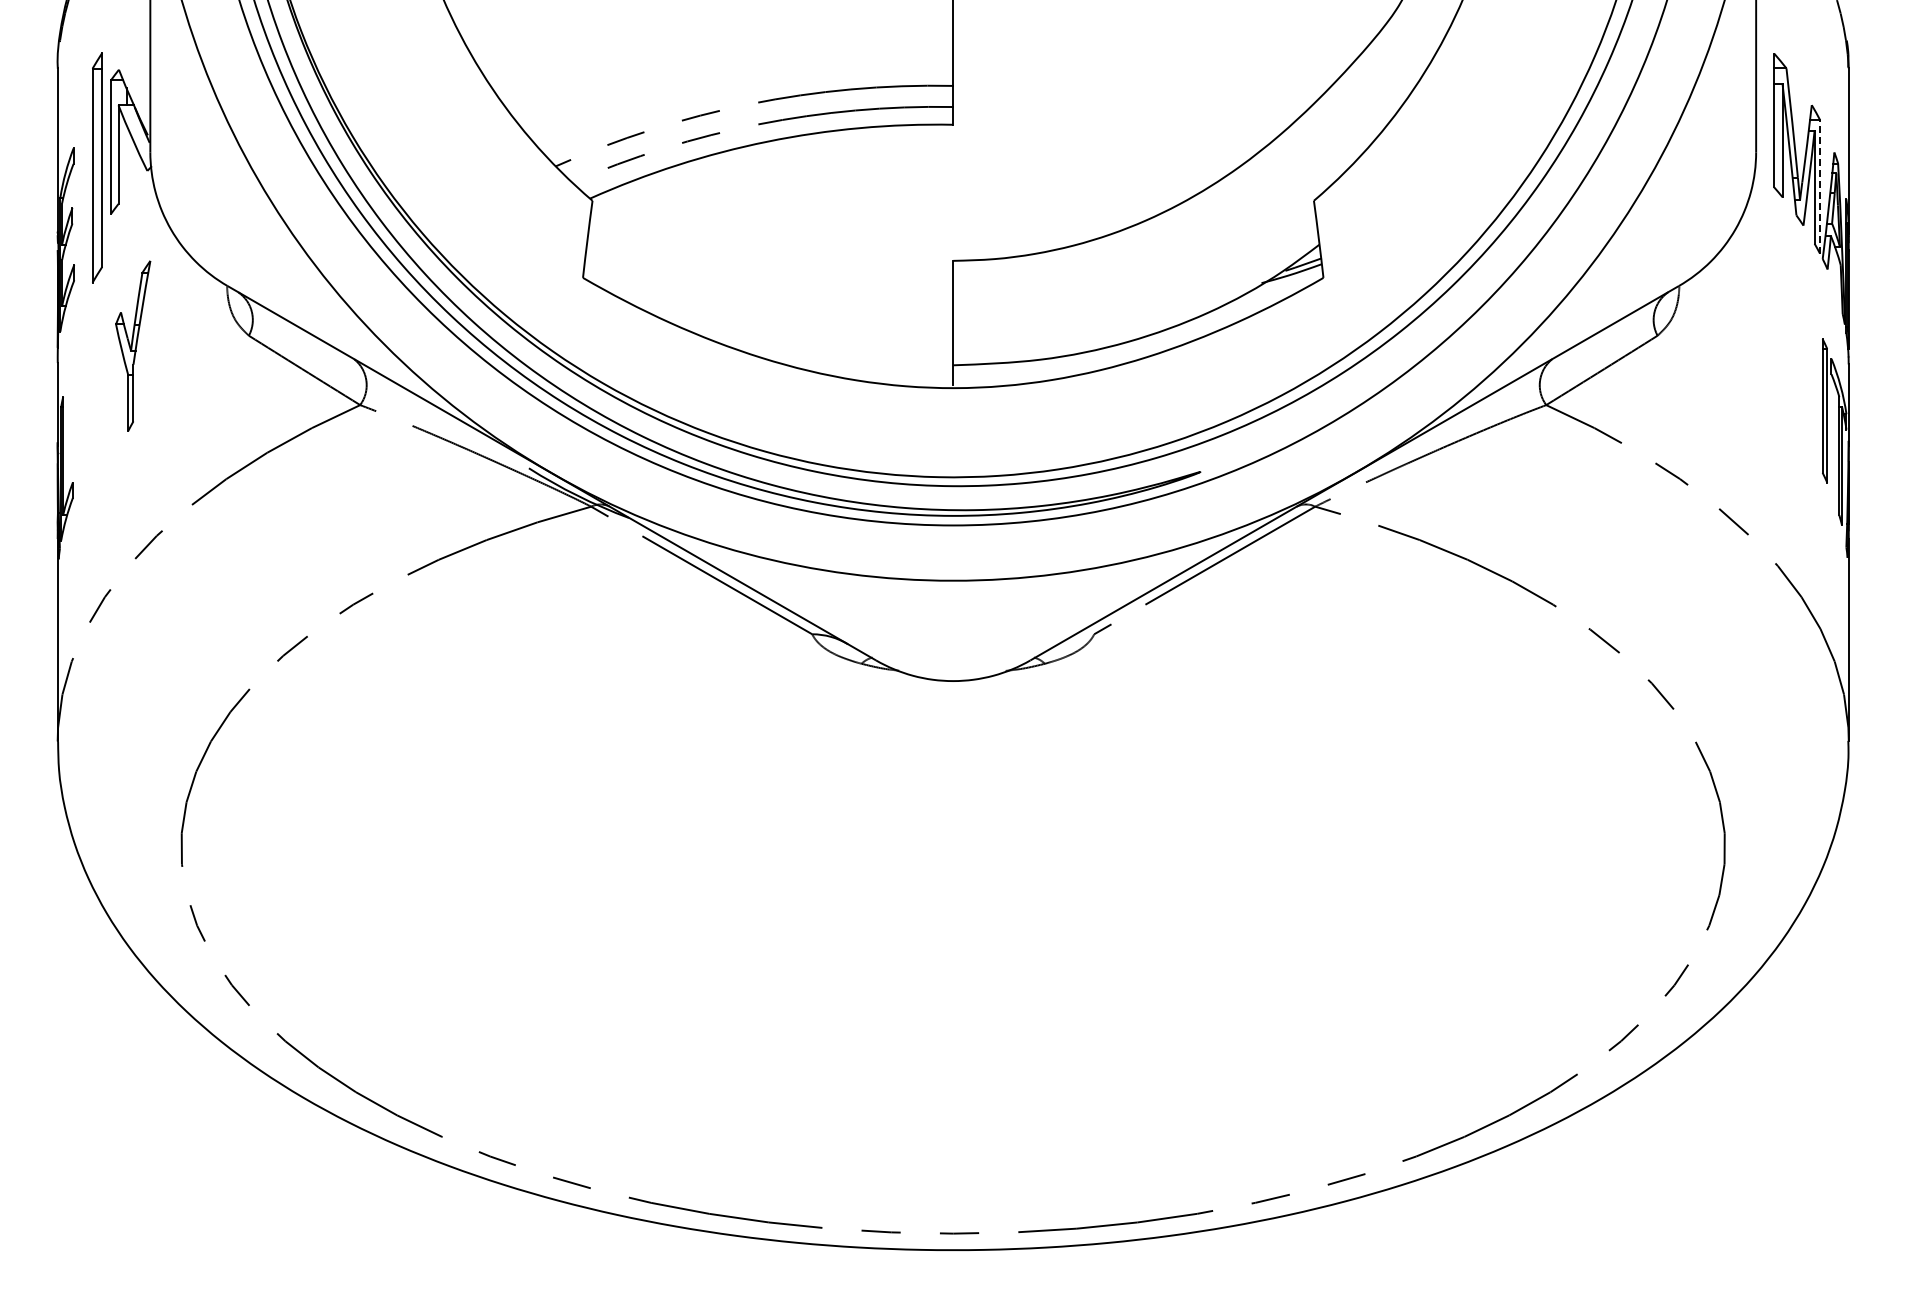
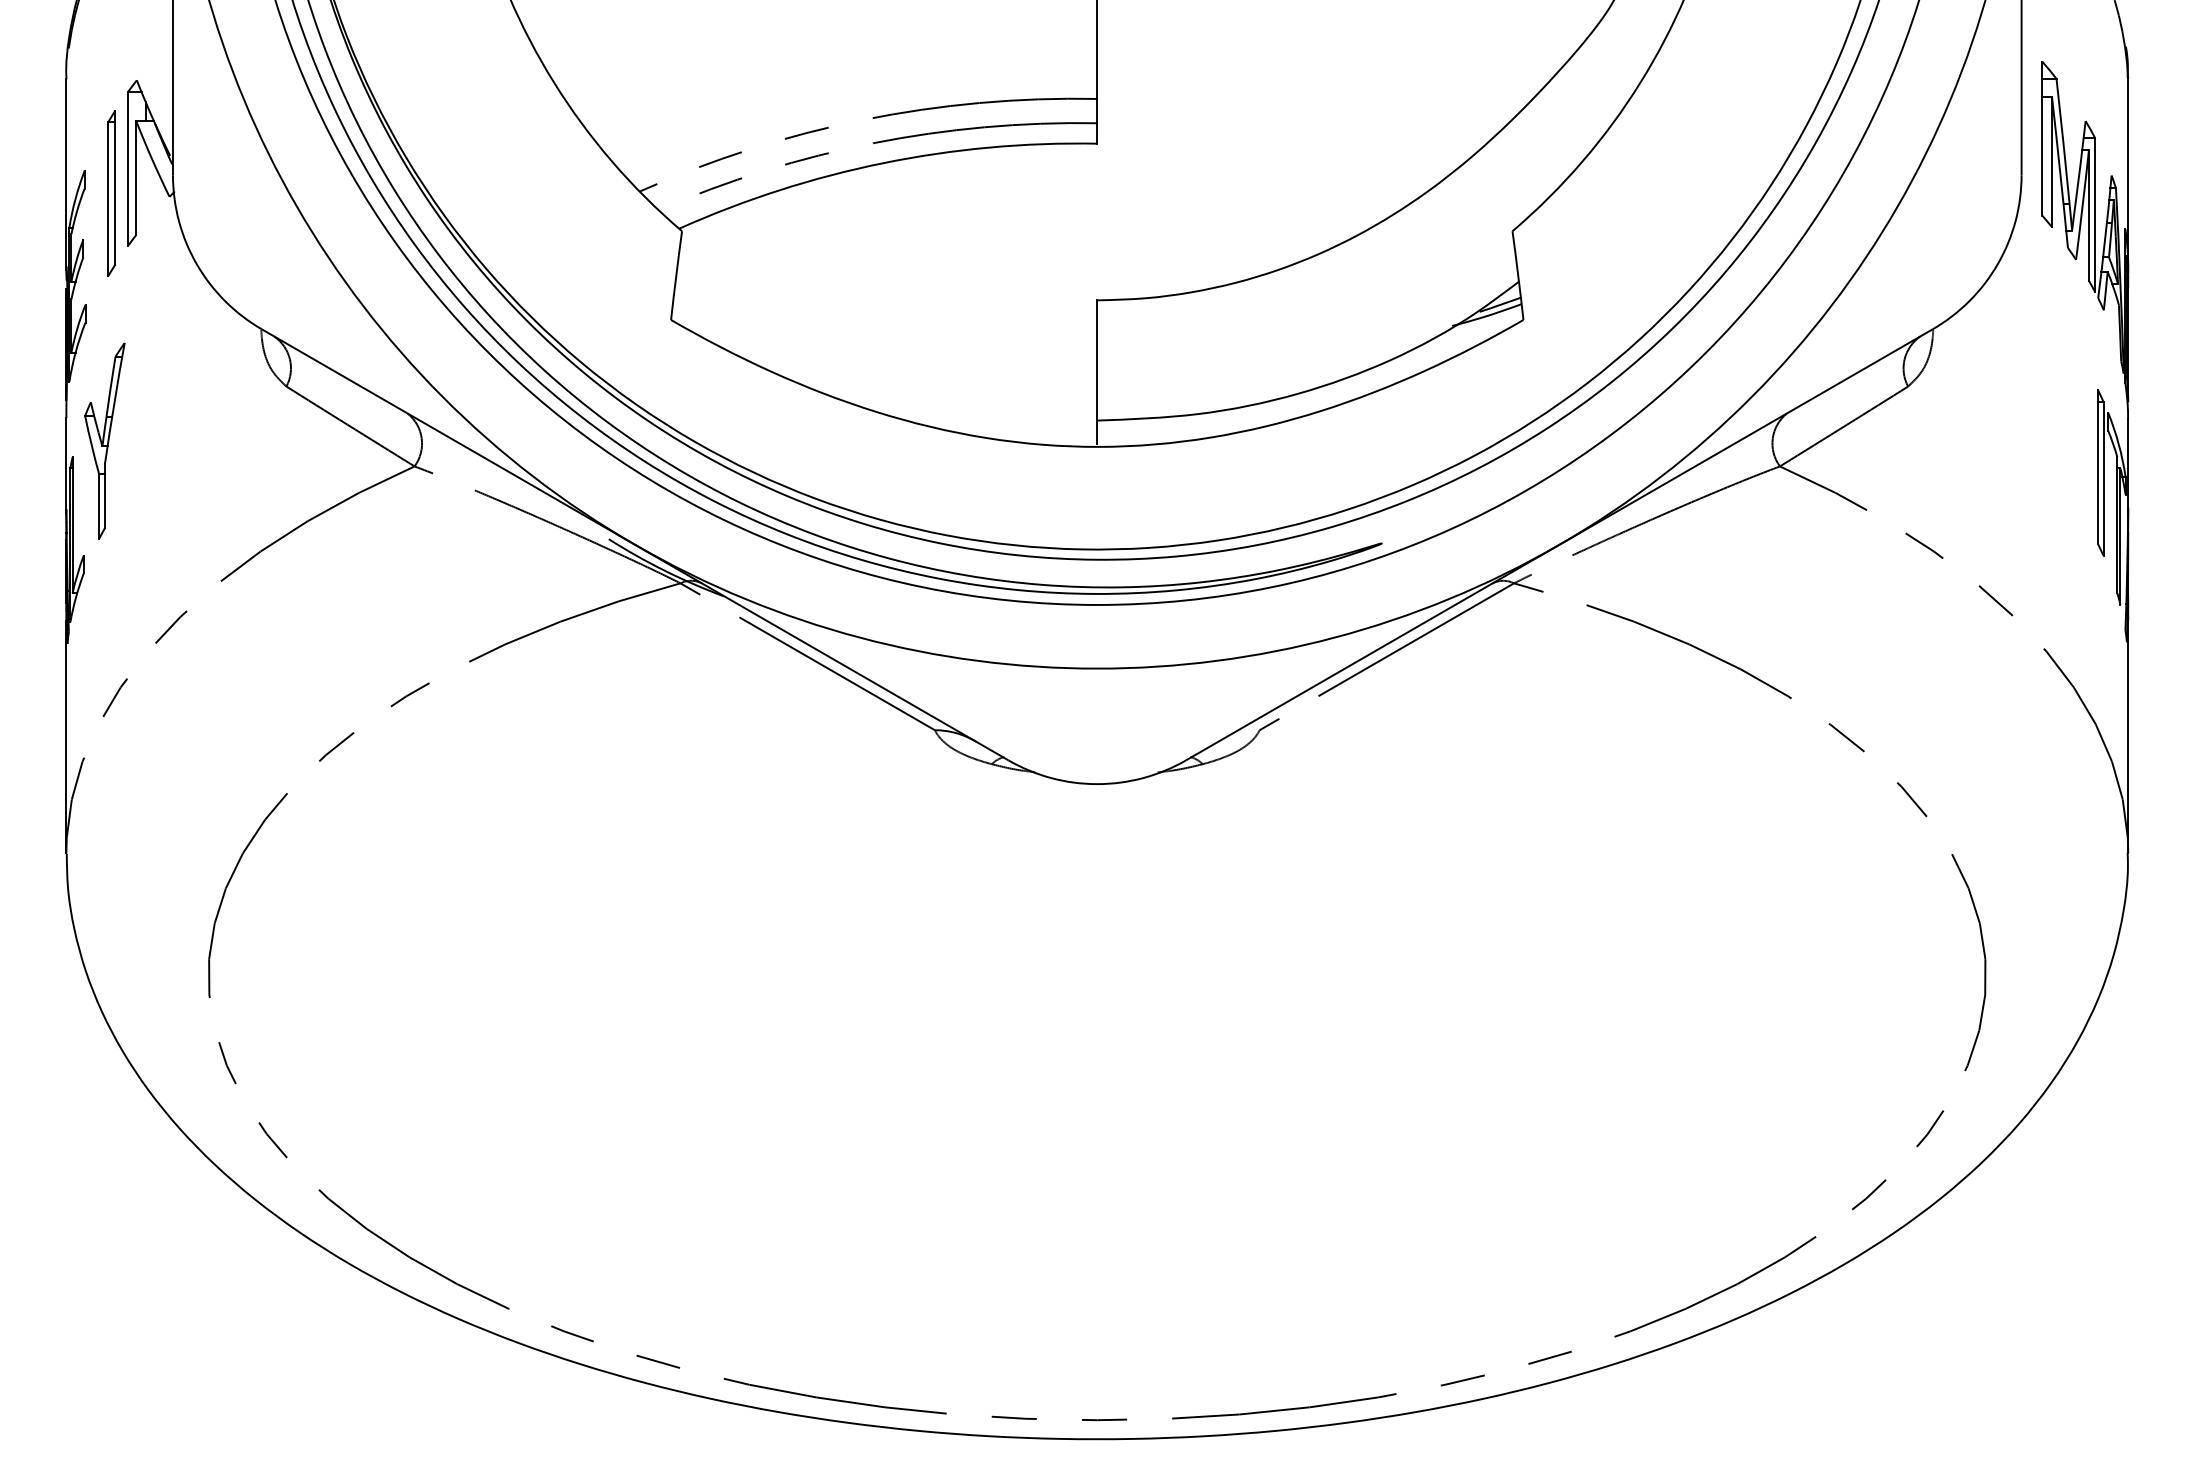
part: (96, 167) -> (110, 192), size x0.62
line: (1820, 186) -> (2095, 214), dashed -> solid
part: (133, 345) -> (105, 440), moved

